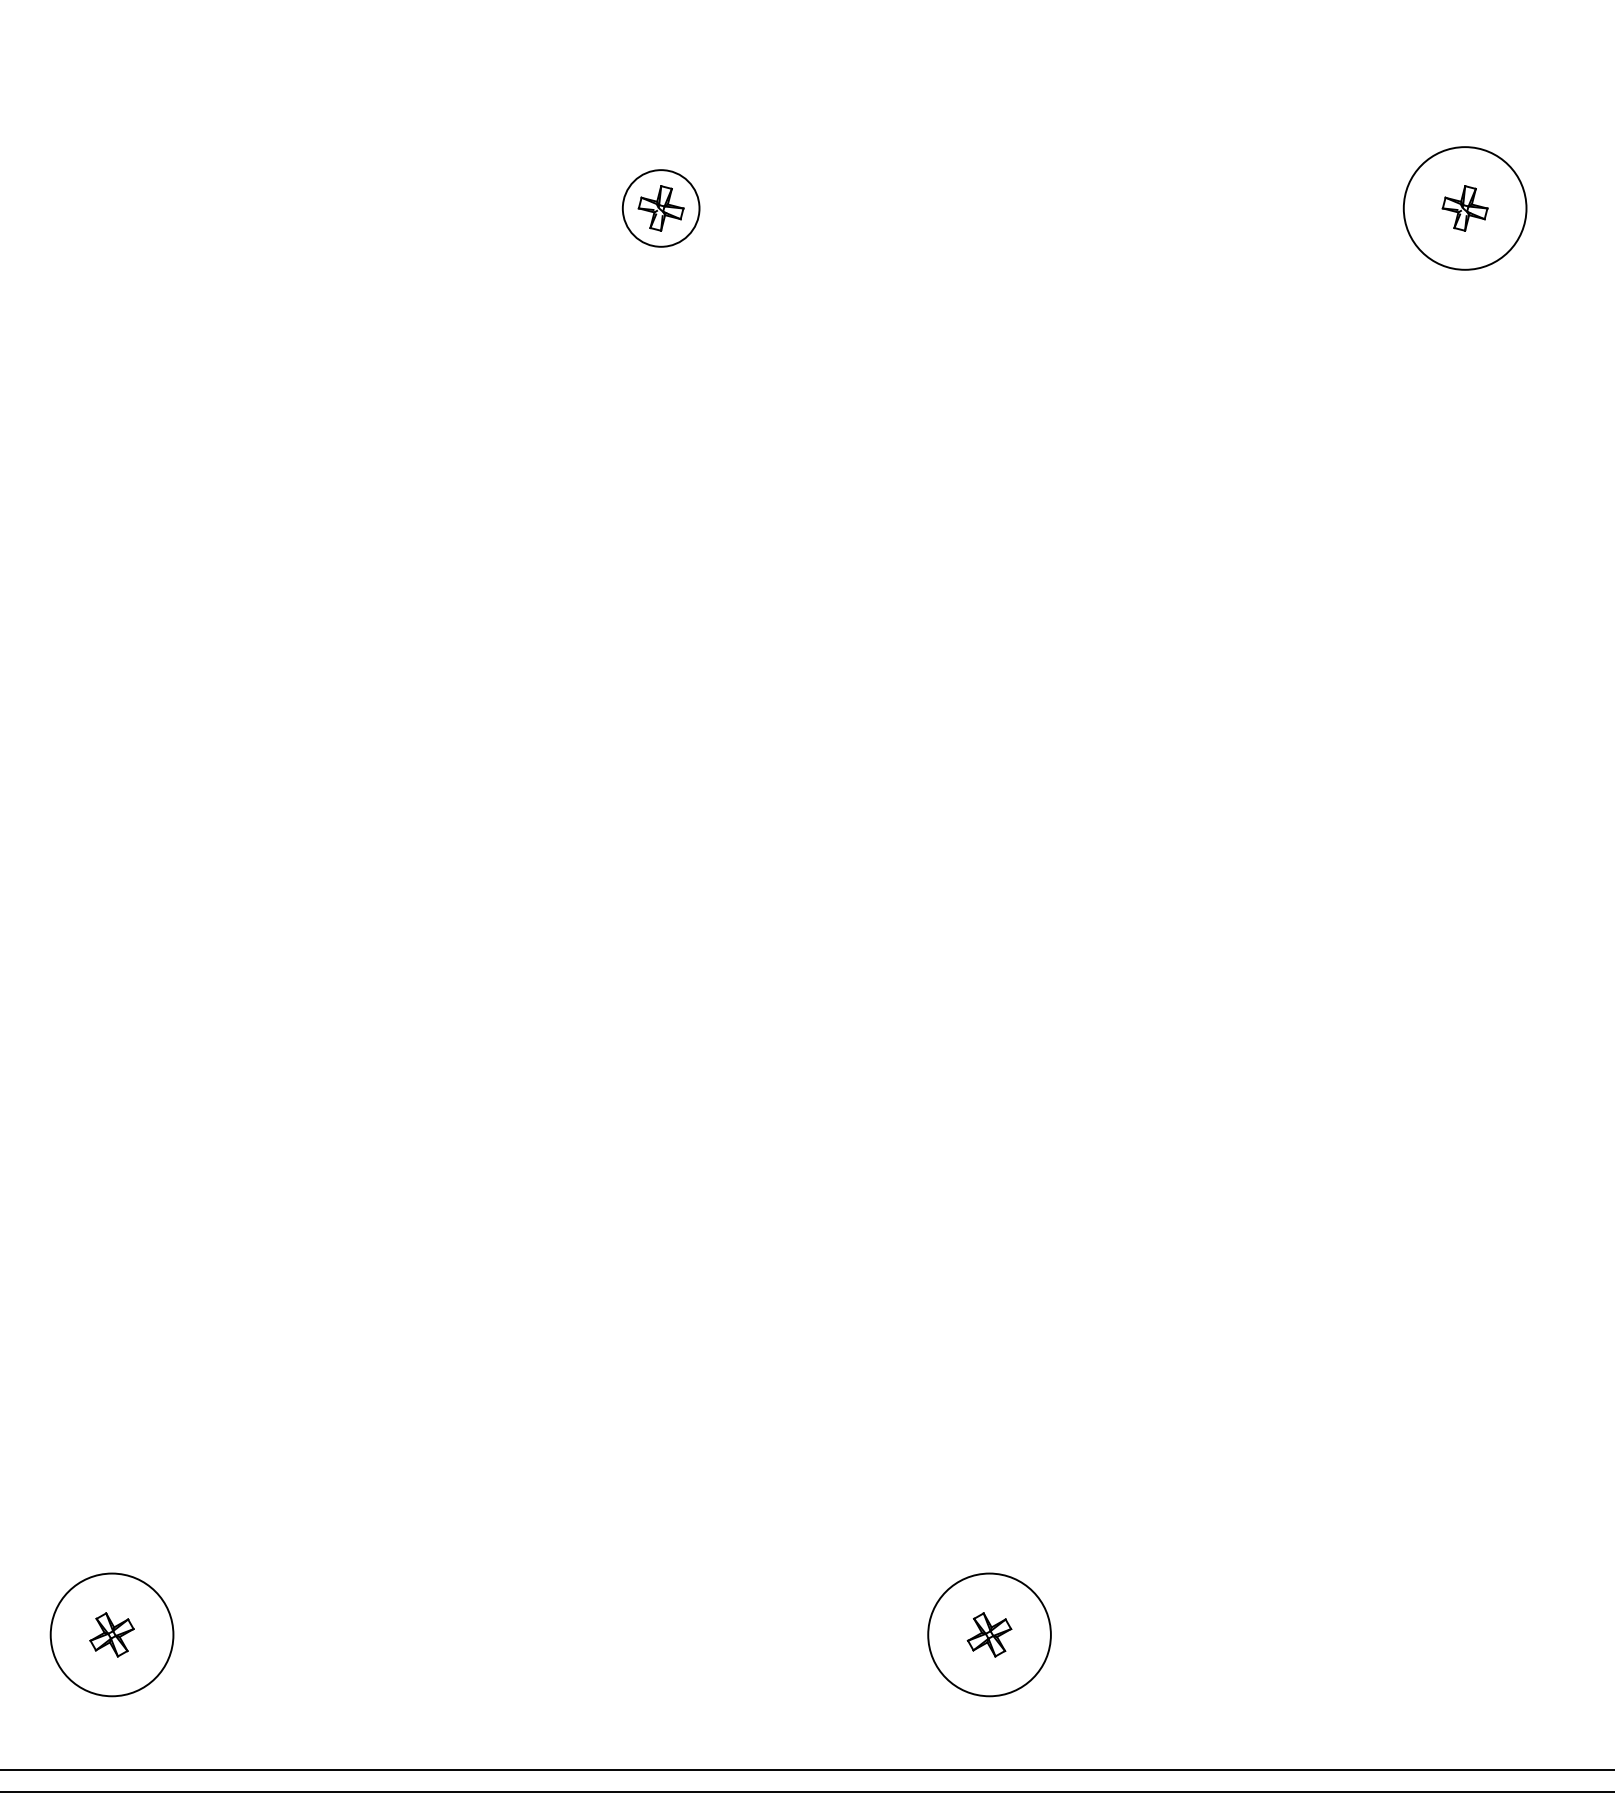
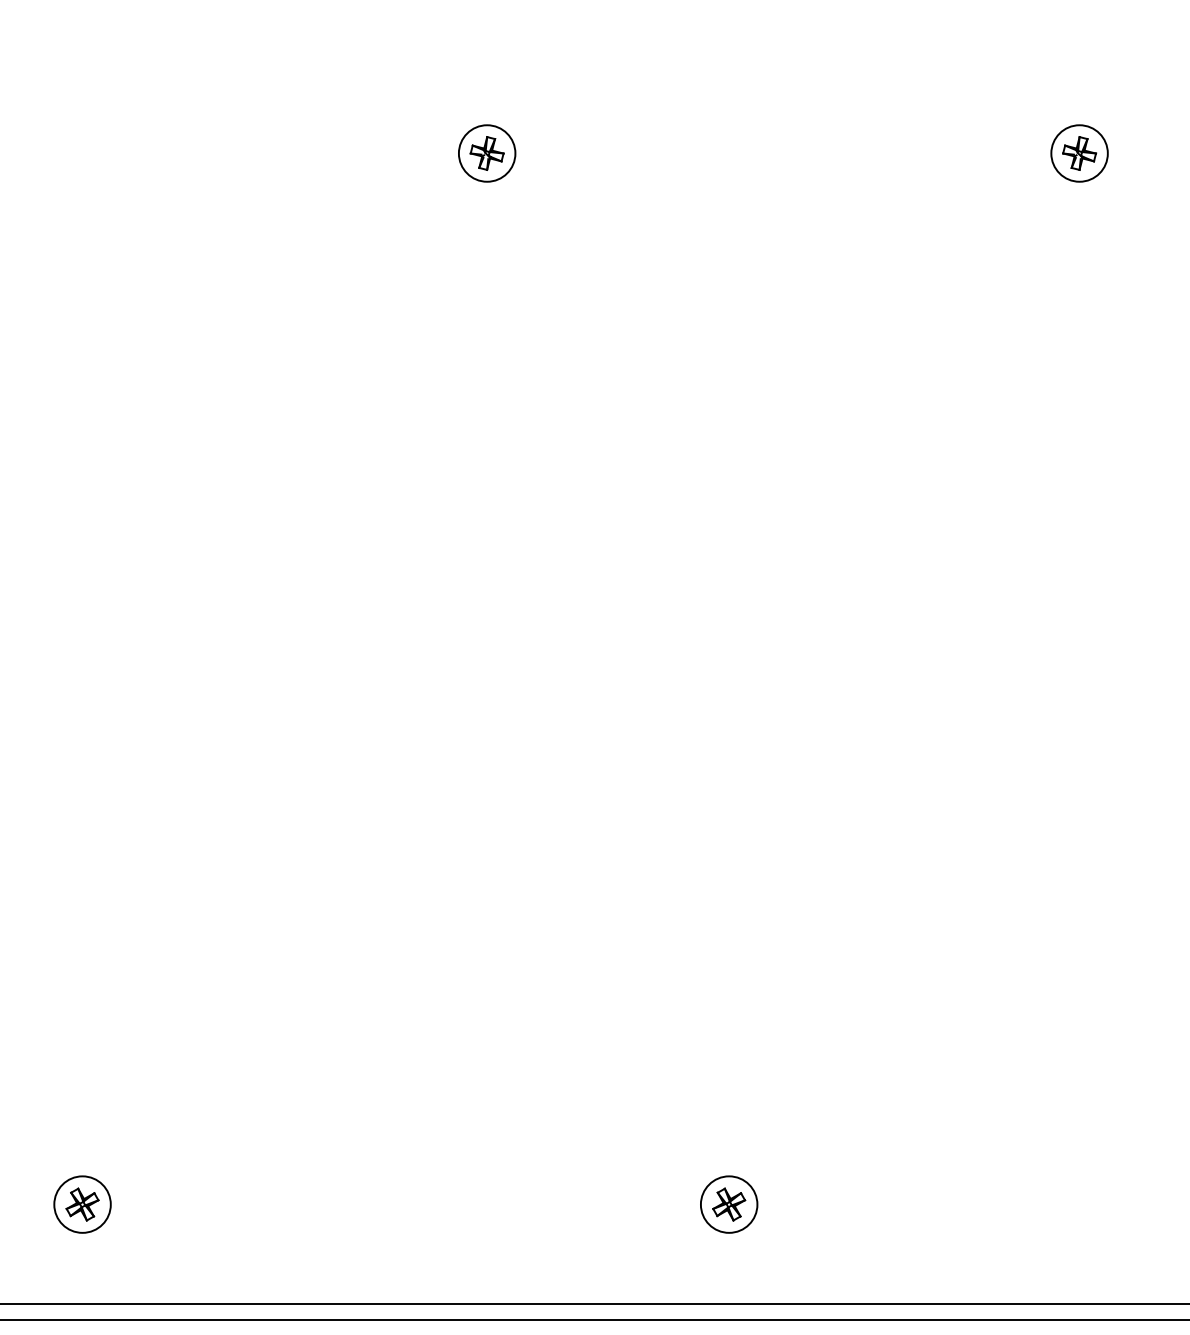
circle: (1465, 208) -> (1079, 153), size x0.62
circle: (111, 1634) -> (82, 1204), size x0.62
circle: (988, 1634) -> (728, 1204), size x0.62

